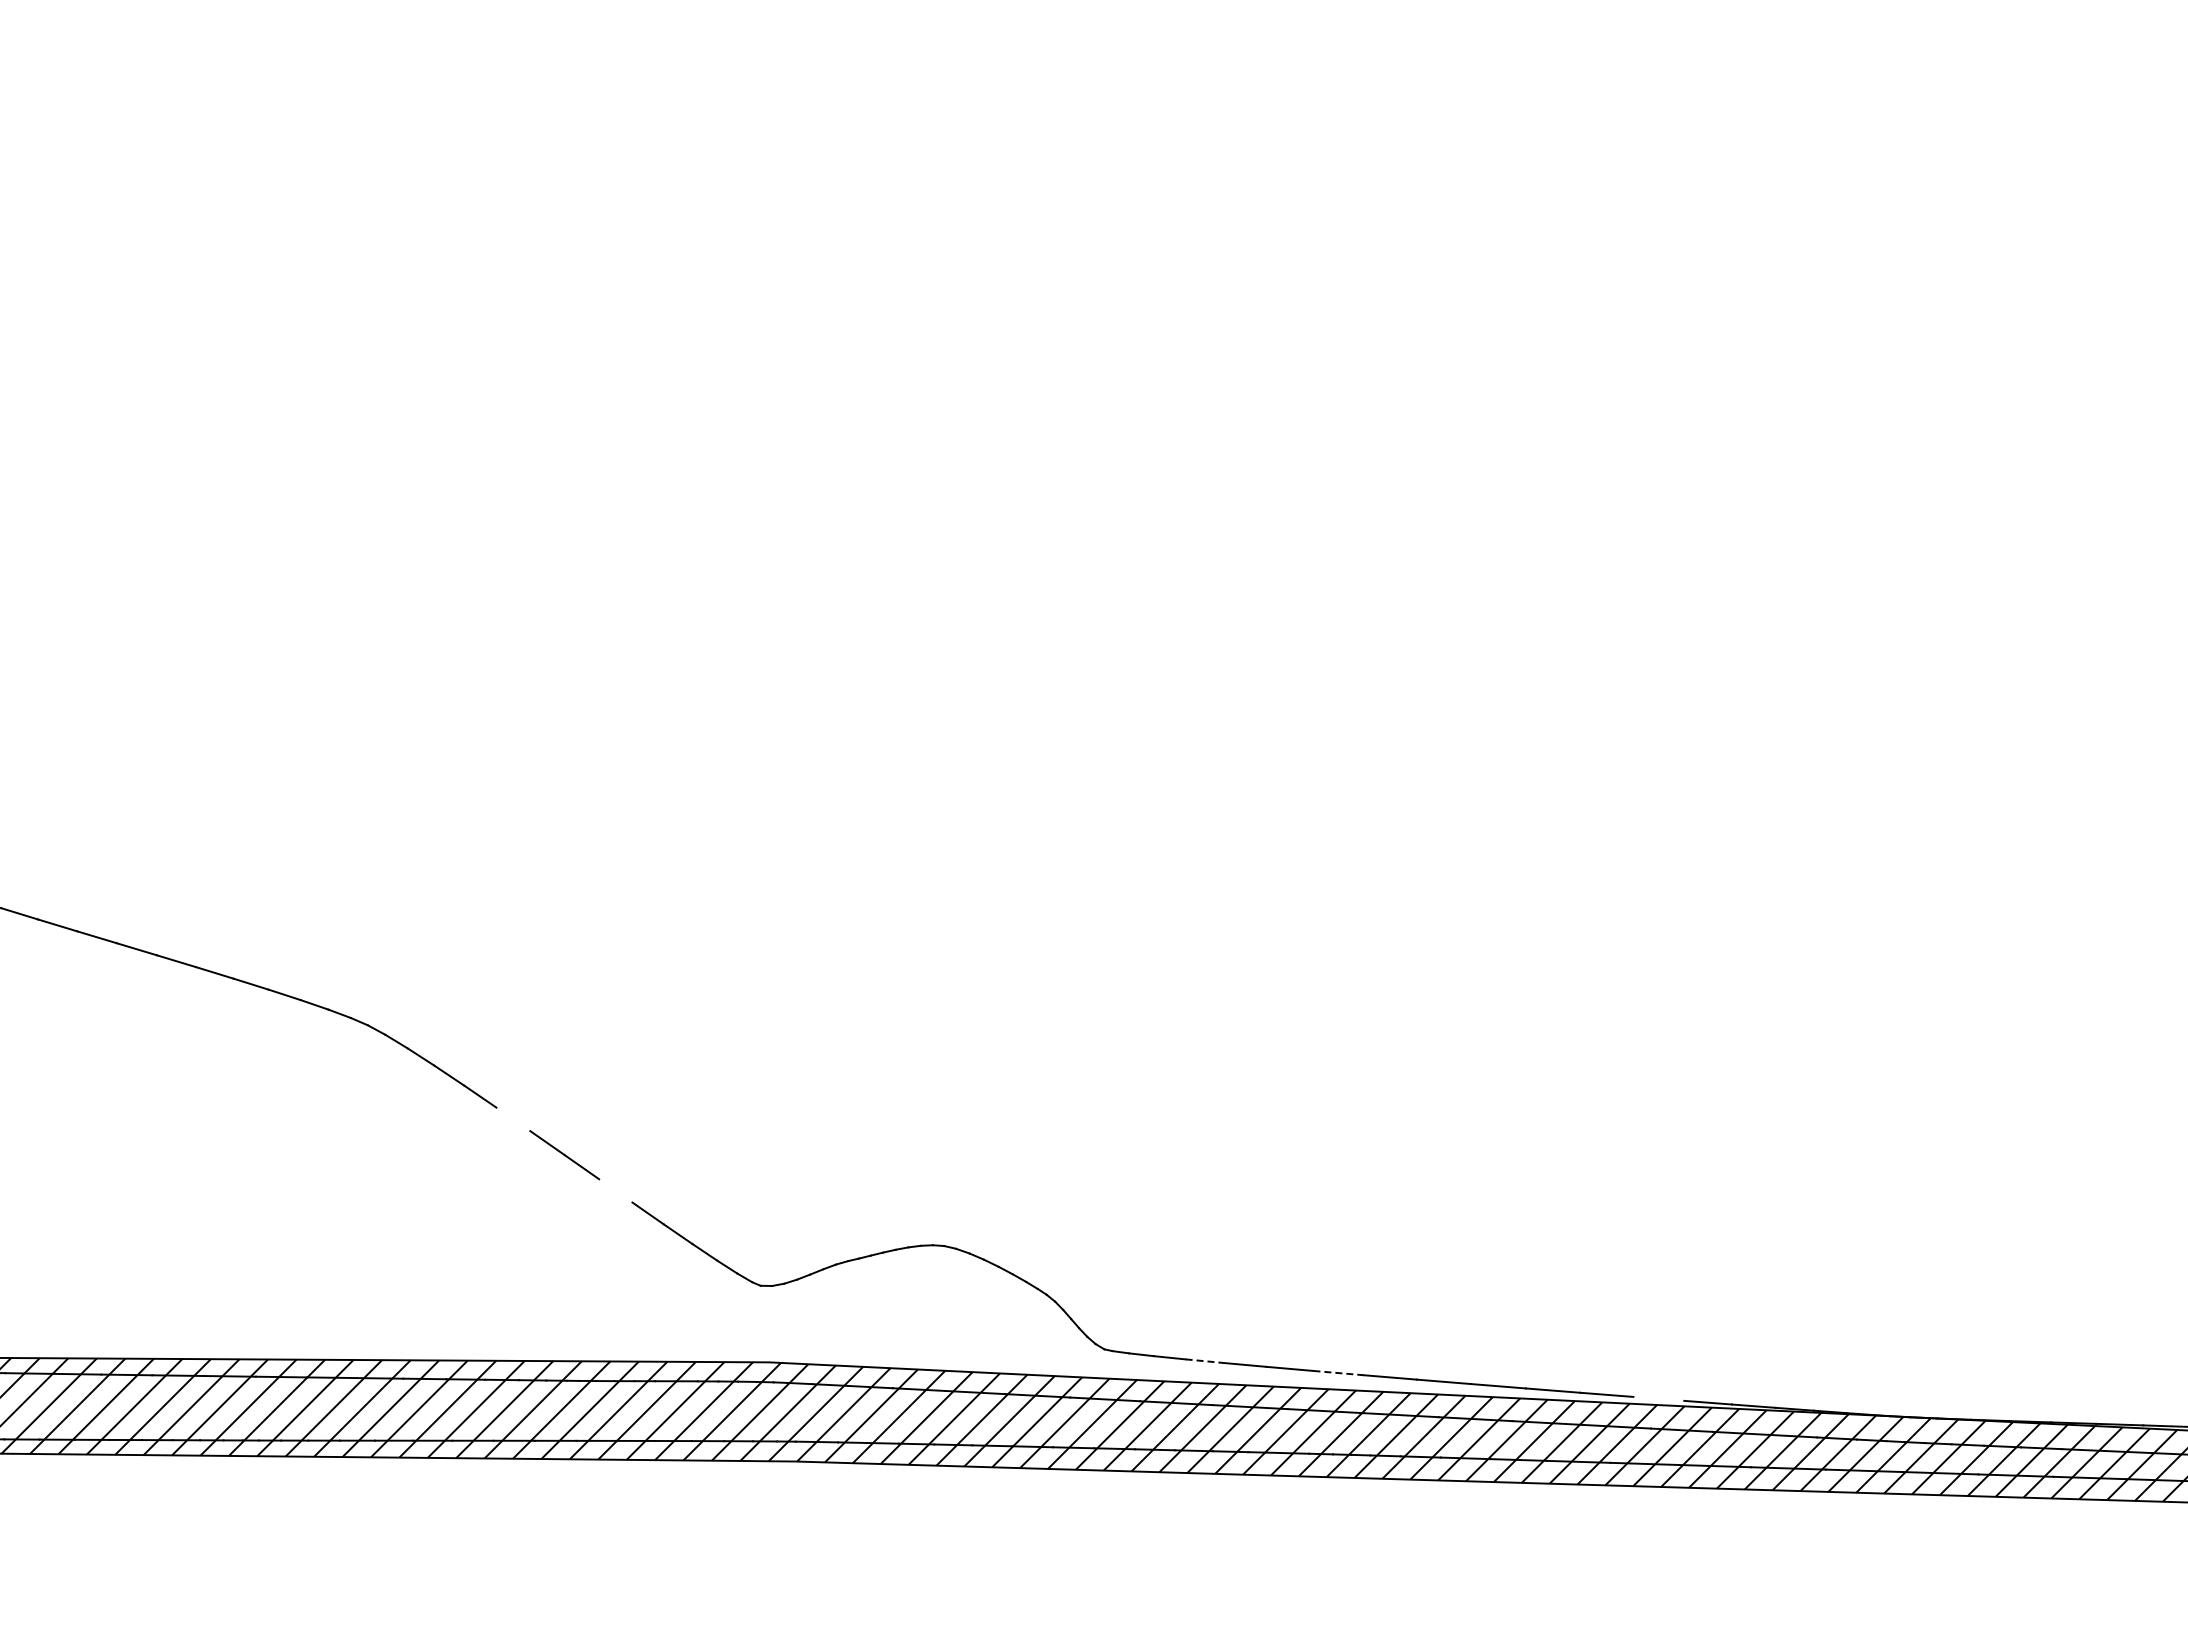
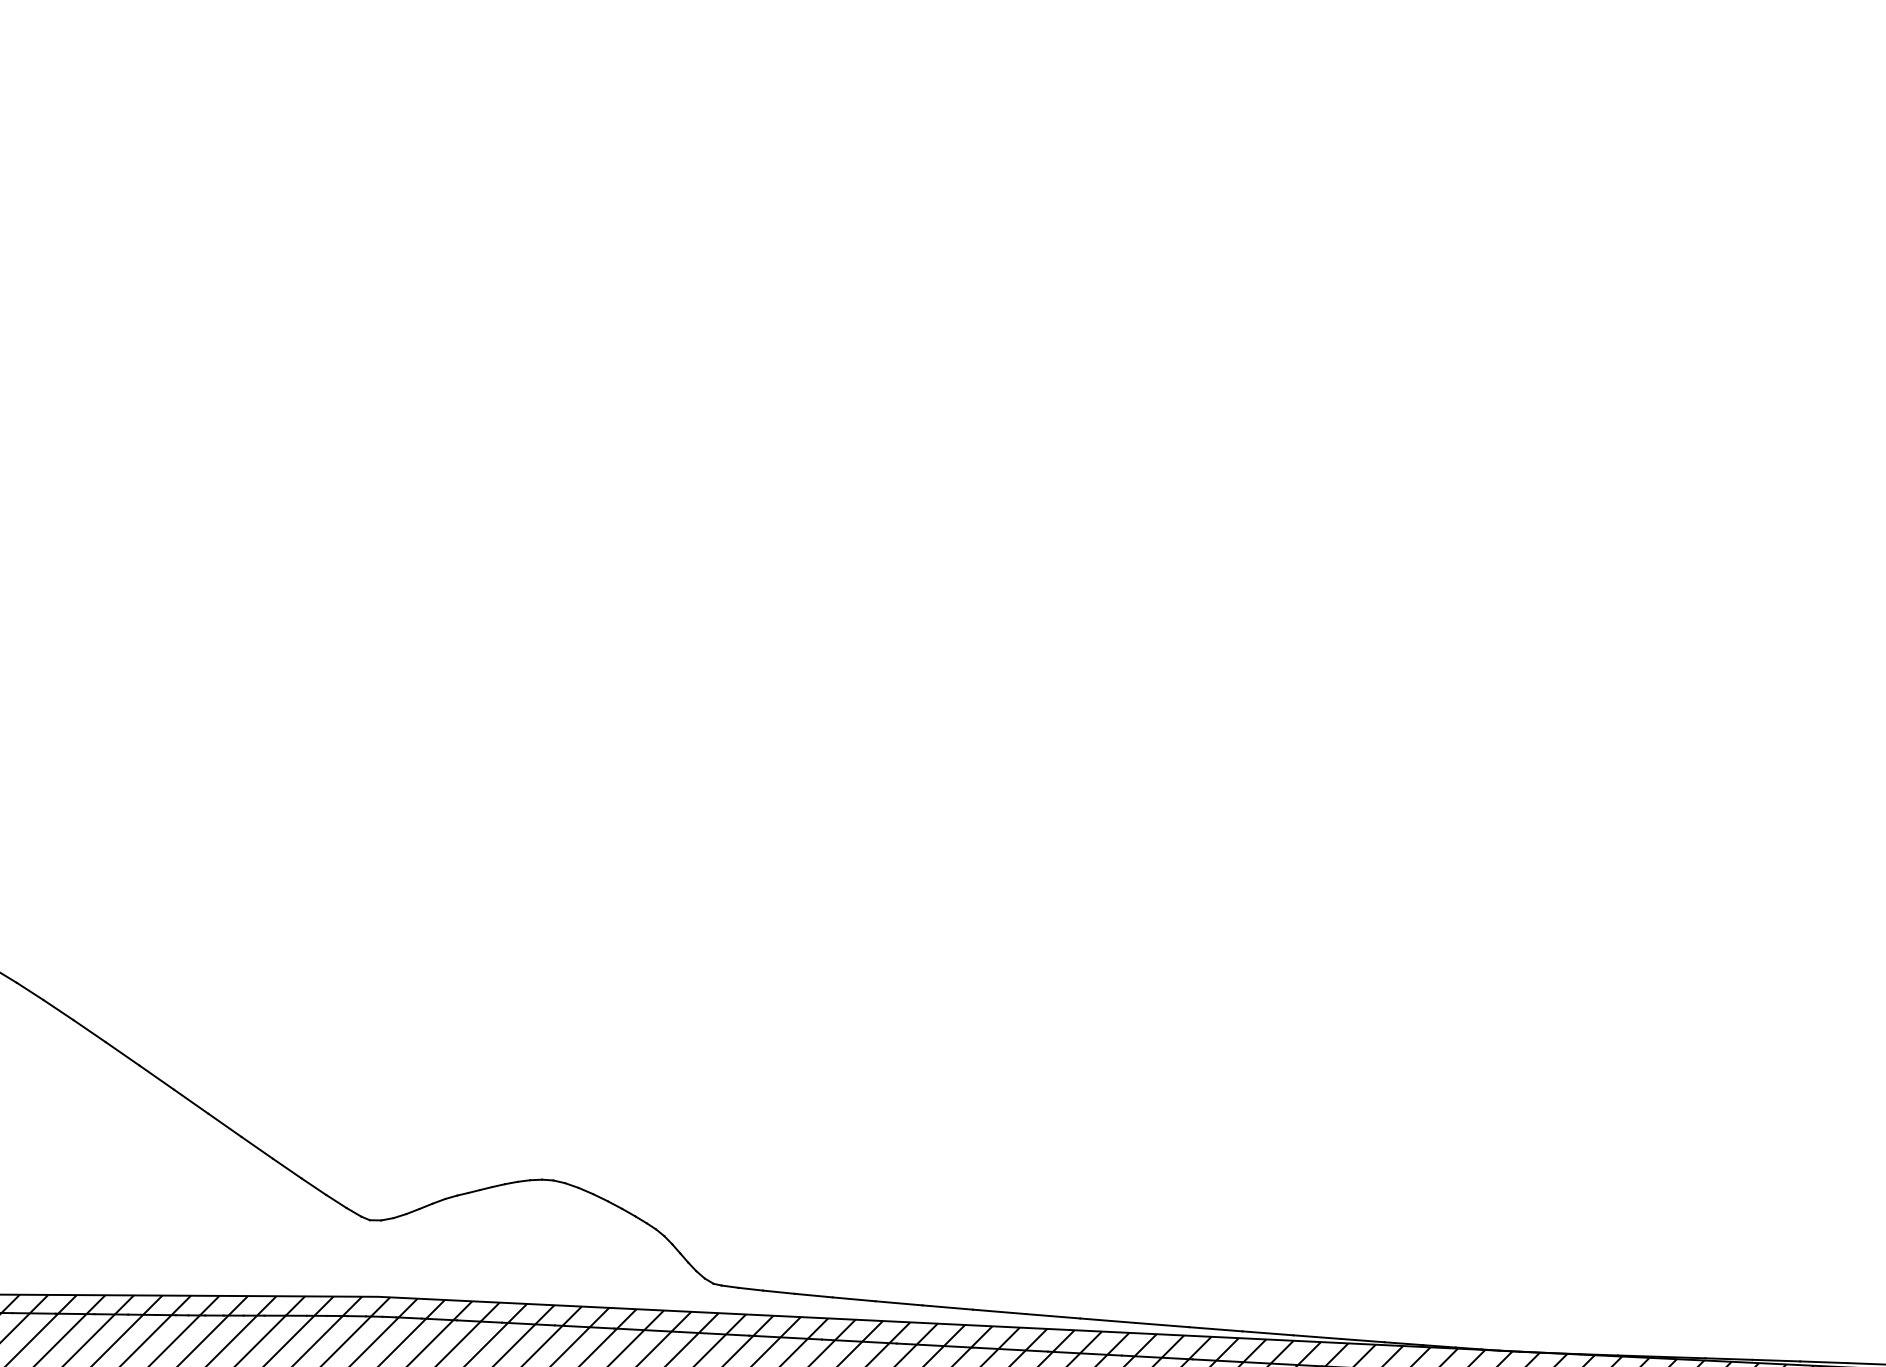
line: (513, 1119) -> (122, 1053), added
line: (615, 1190) -> (224, 1124), added
line: (1204, 1361) -> (813, 1295), dashed -> solid
line: (1339, 1373) -> (948, 1307), dashed -> solid
line: (1658, 1398) -> (1267, 1332), added

